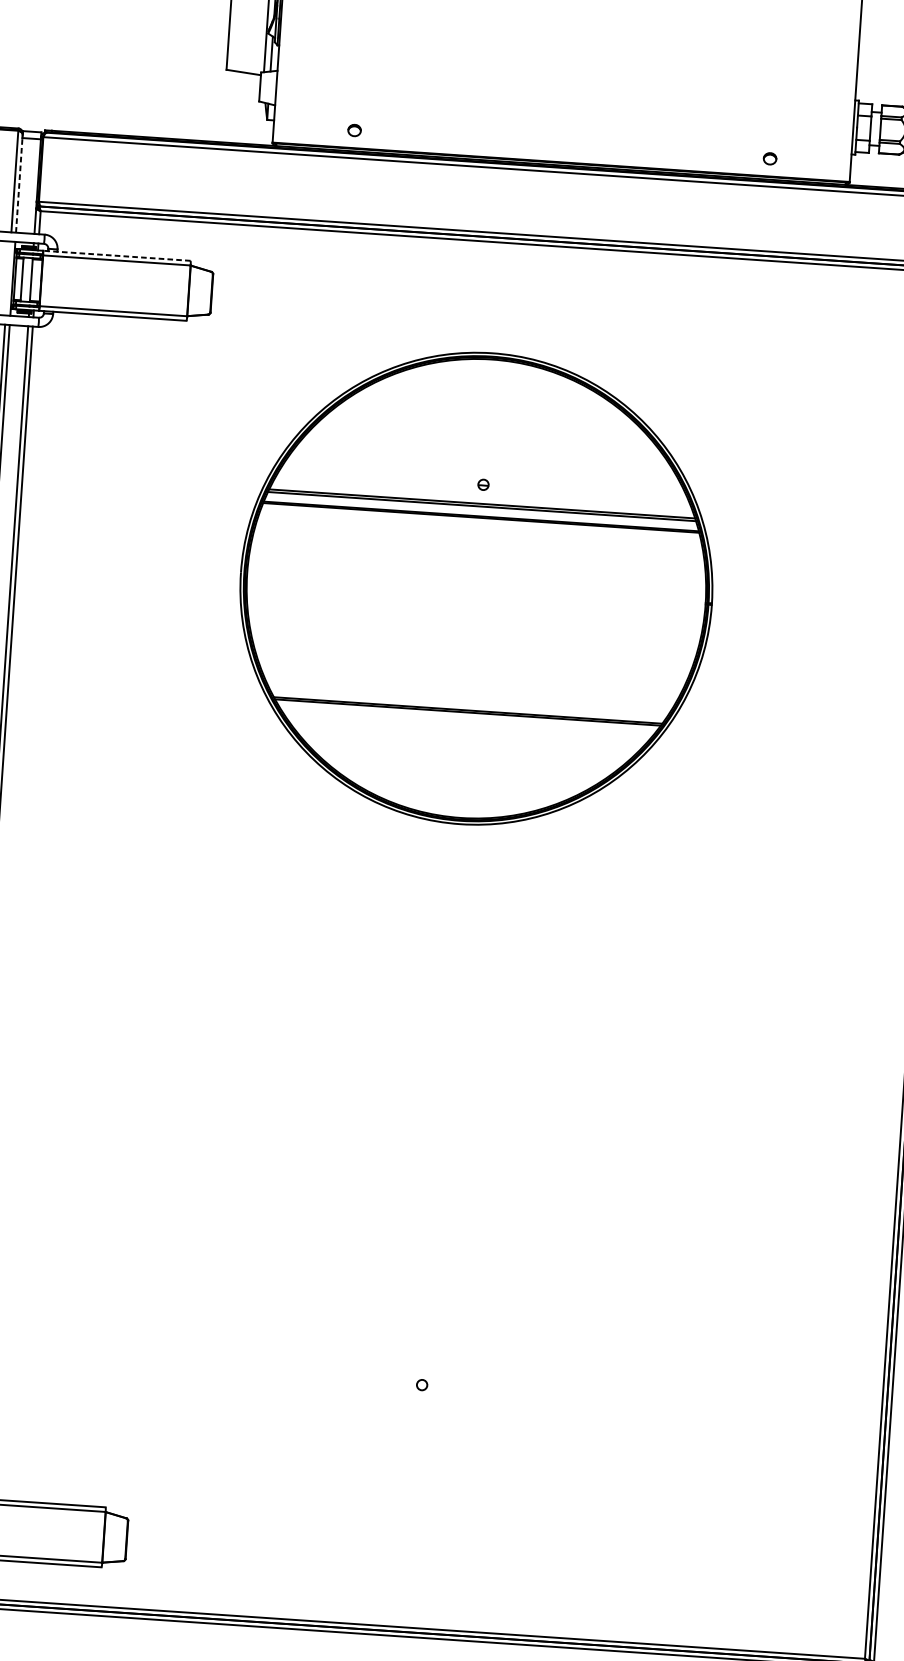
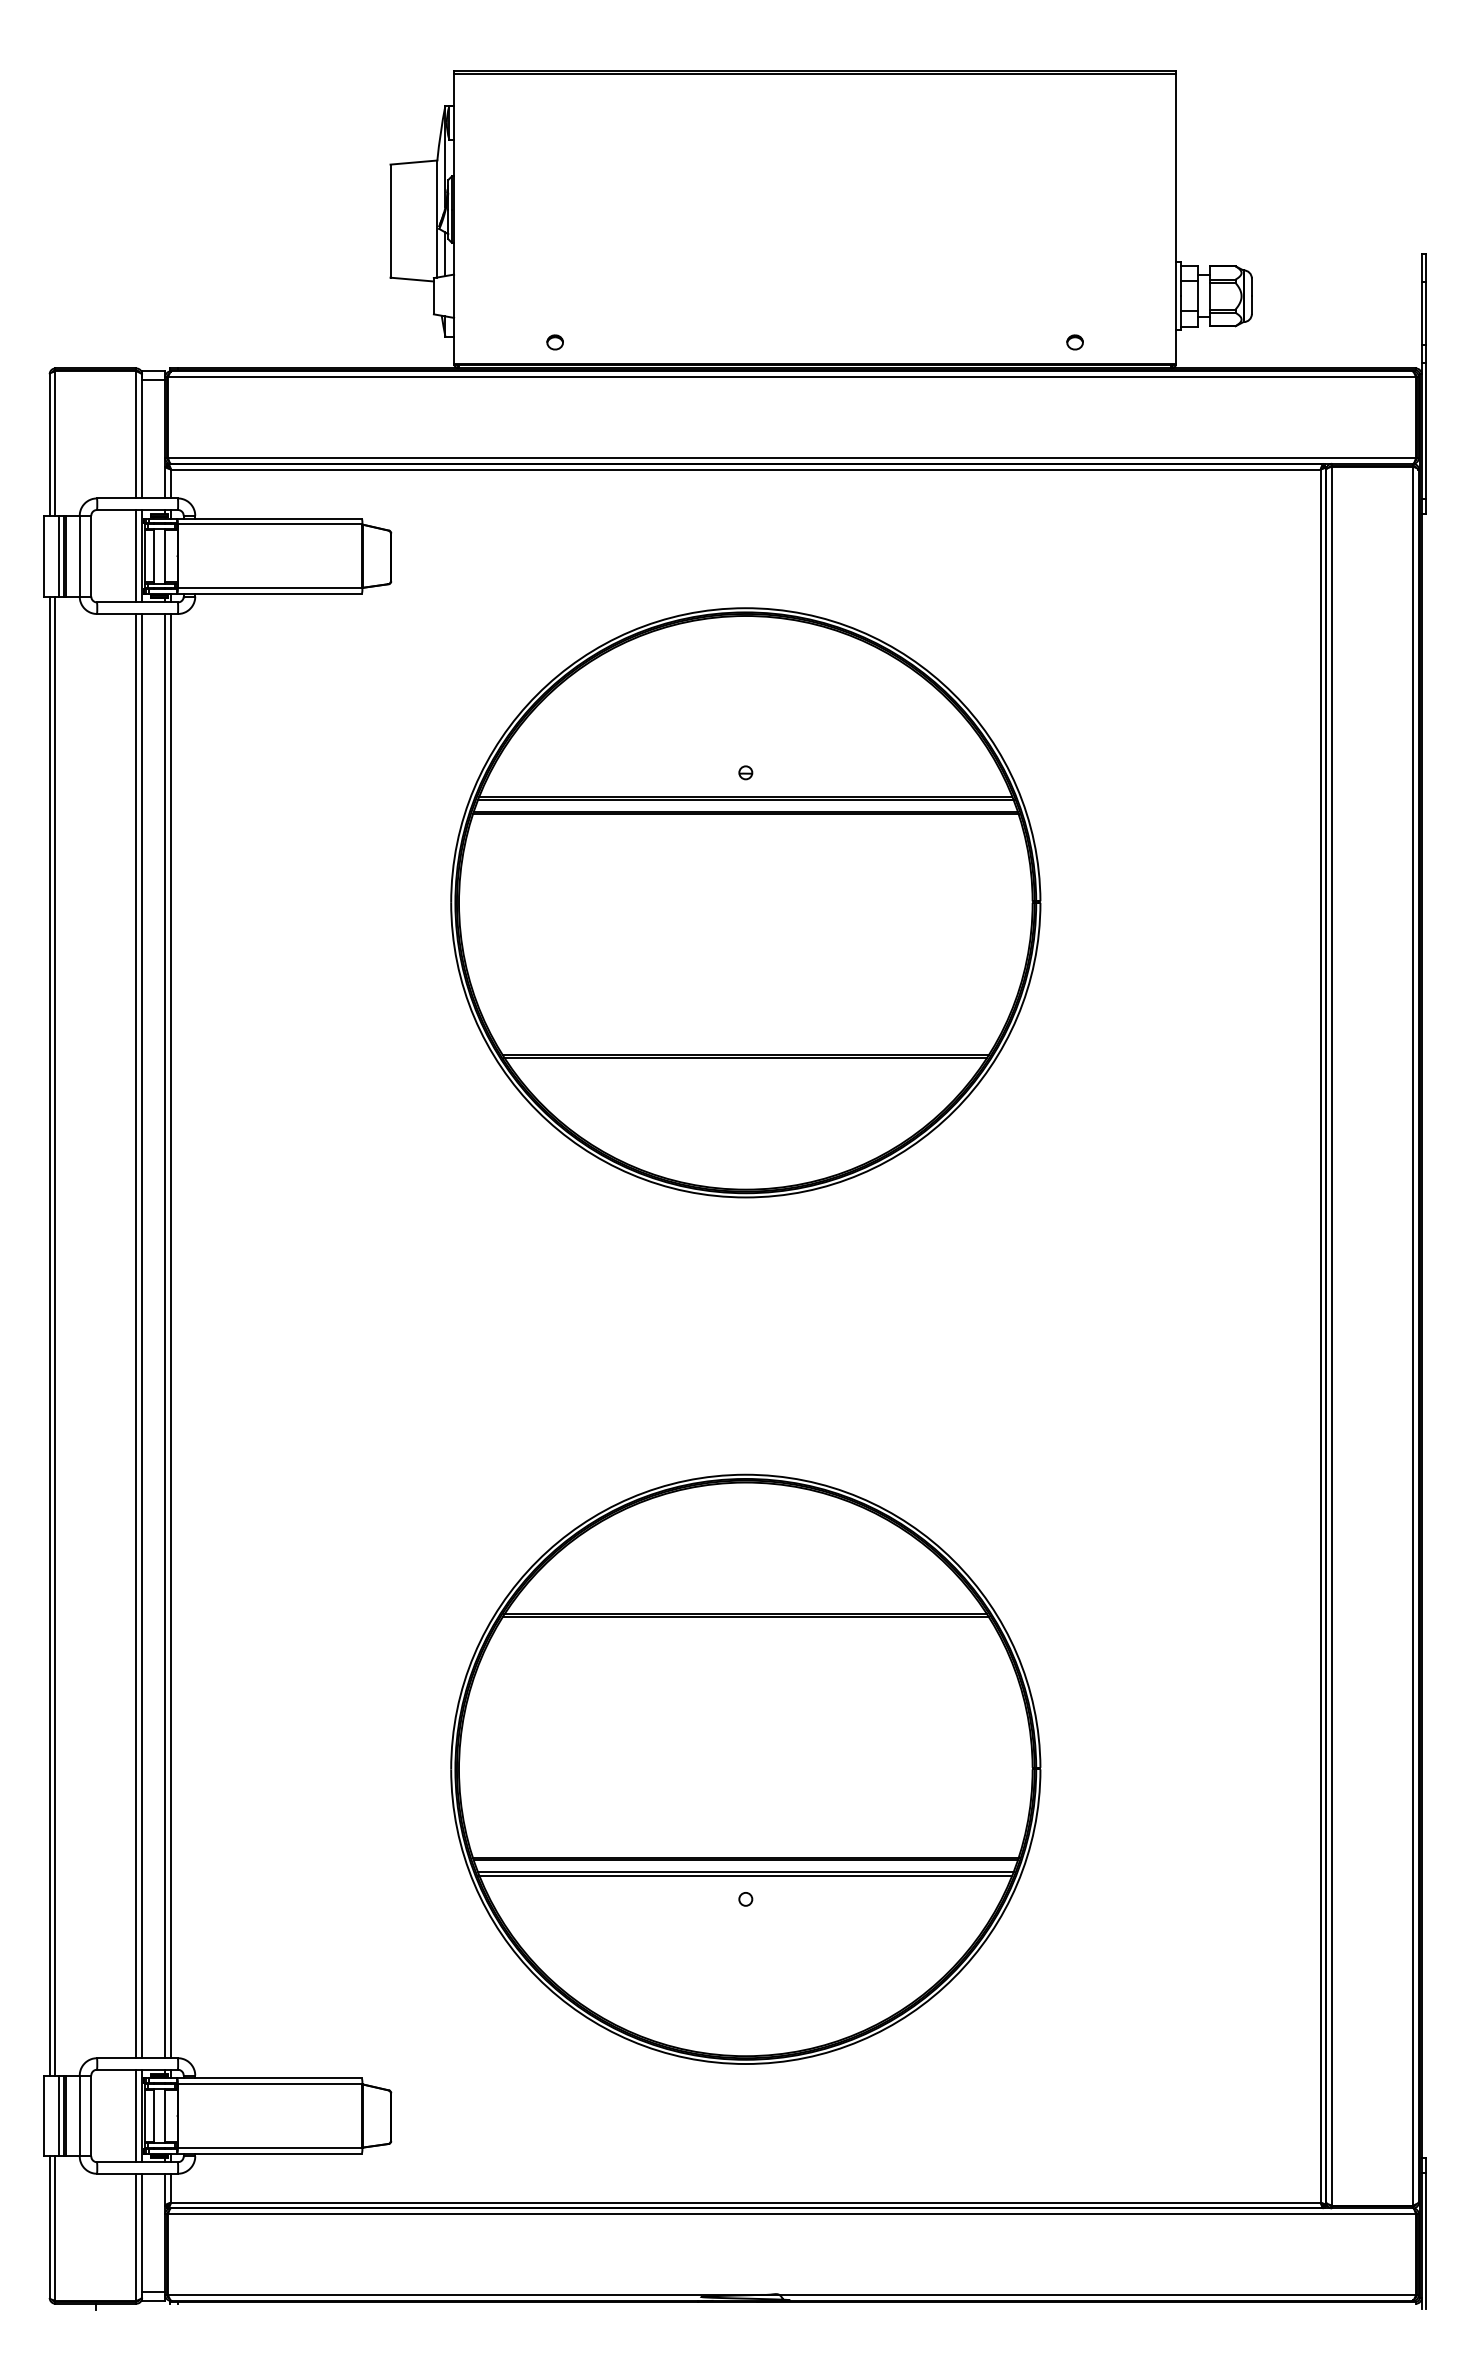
line: (19, 184) -> (142, 438), dashed -> solid
line: (116, 255) -> (269, 518), dashed -> solid
line: (8, 278) -> (136, 556), added
part: (429, 1280) -> (745, 1768), added

